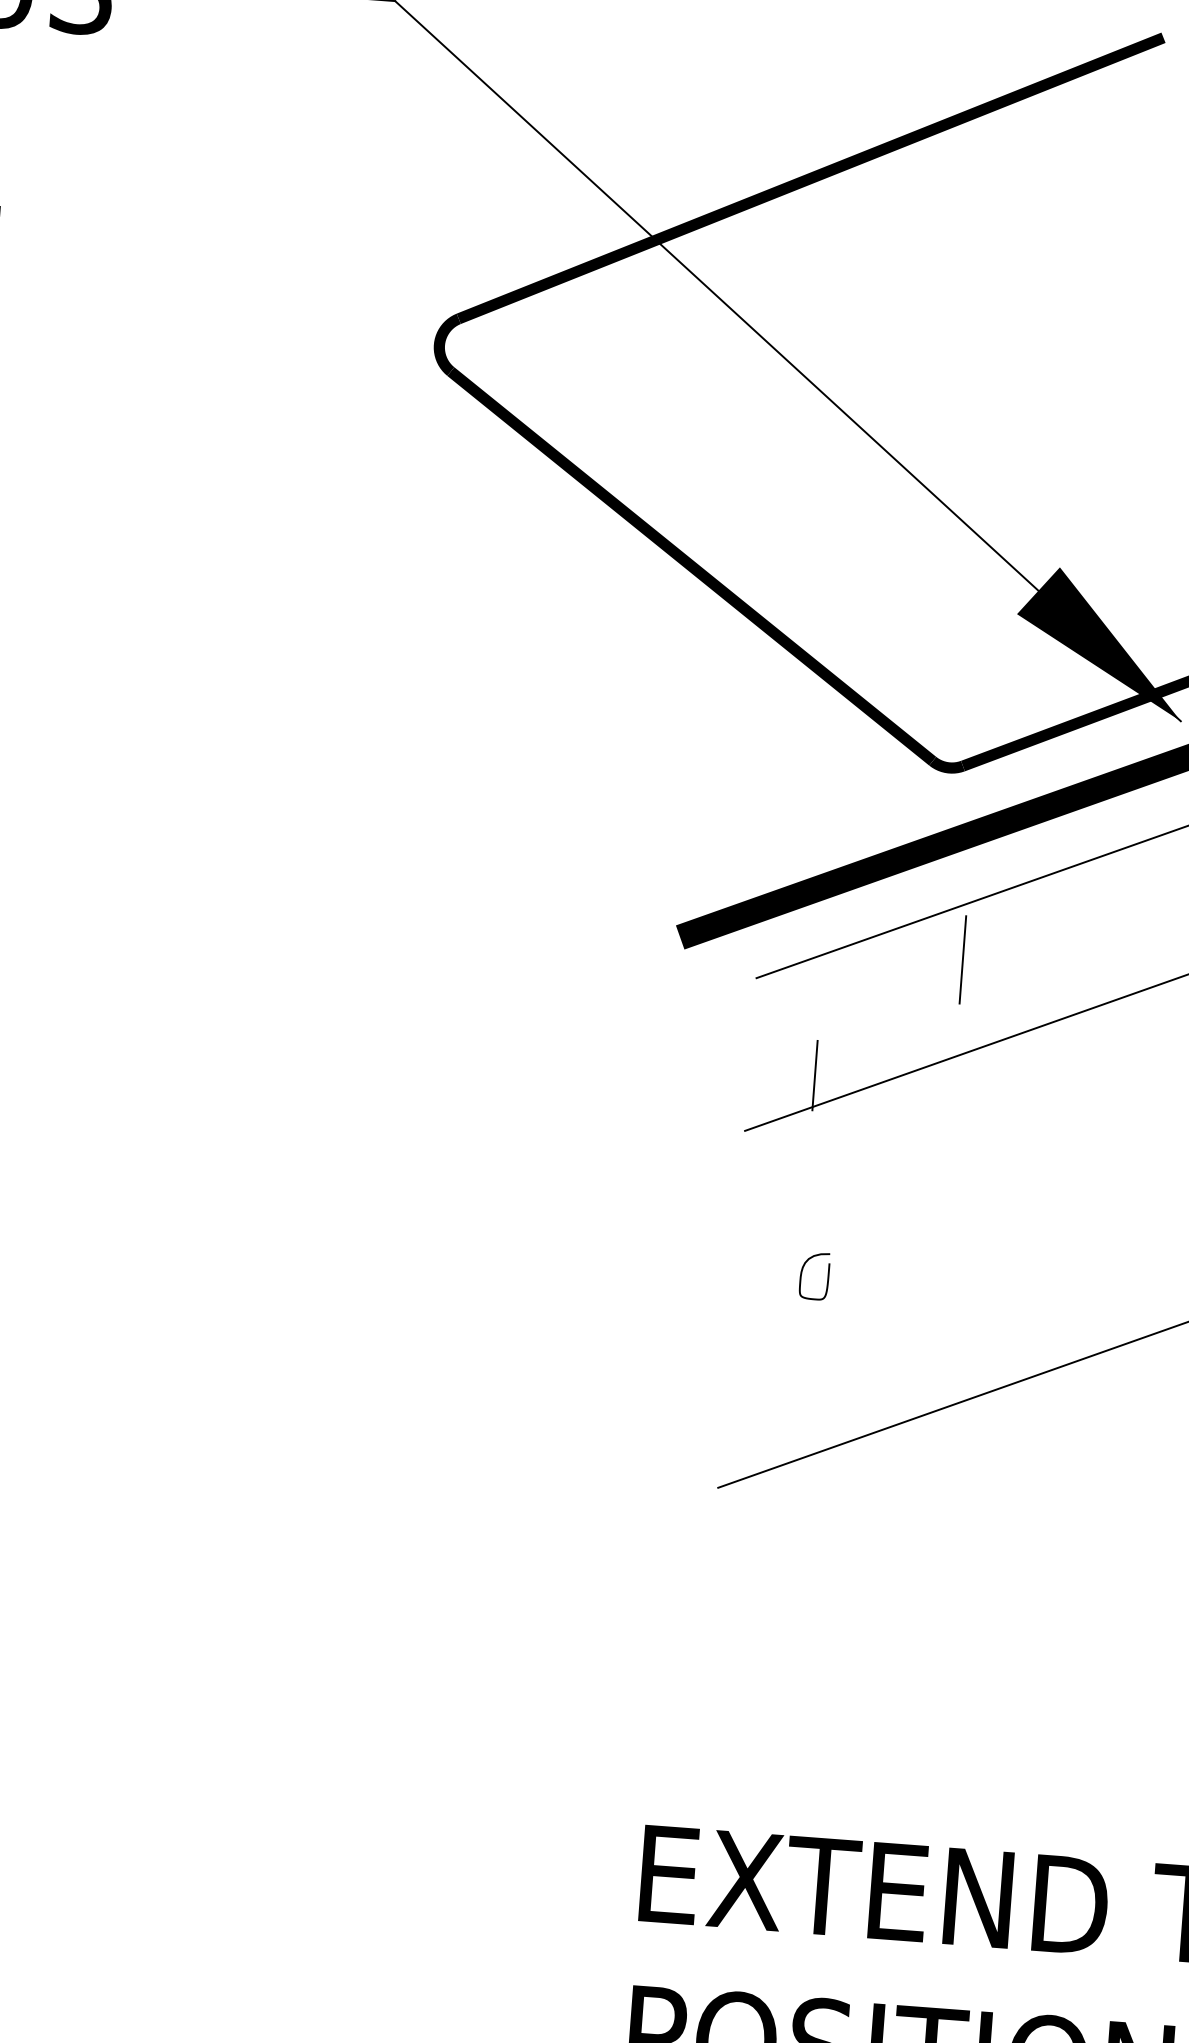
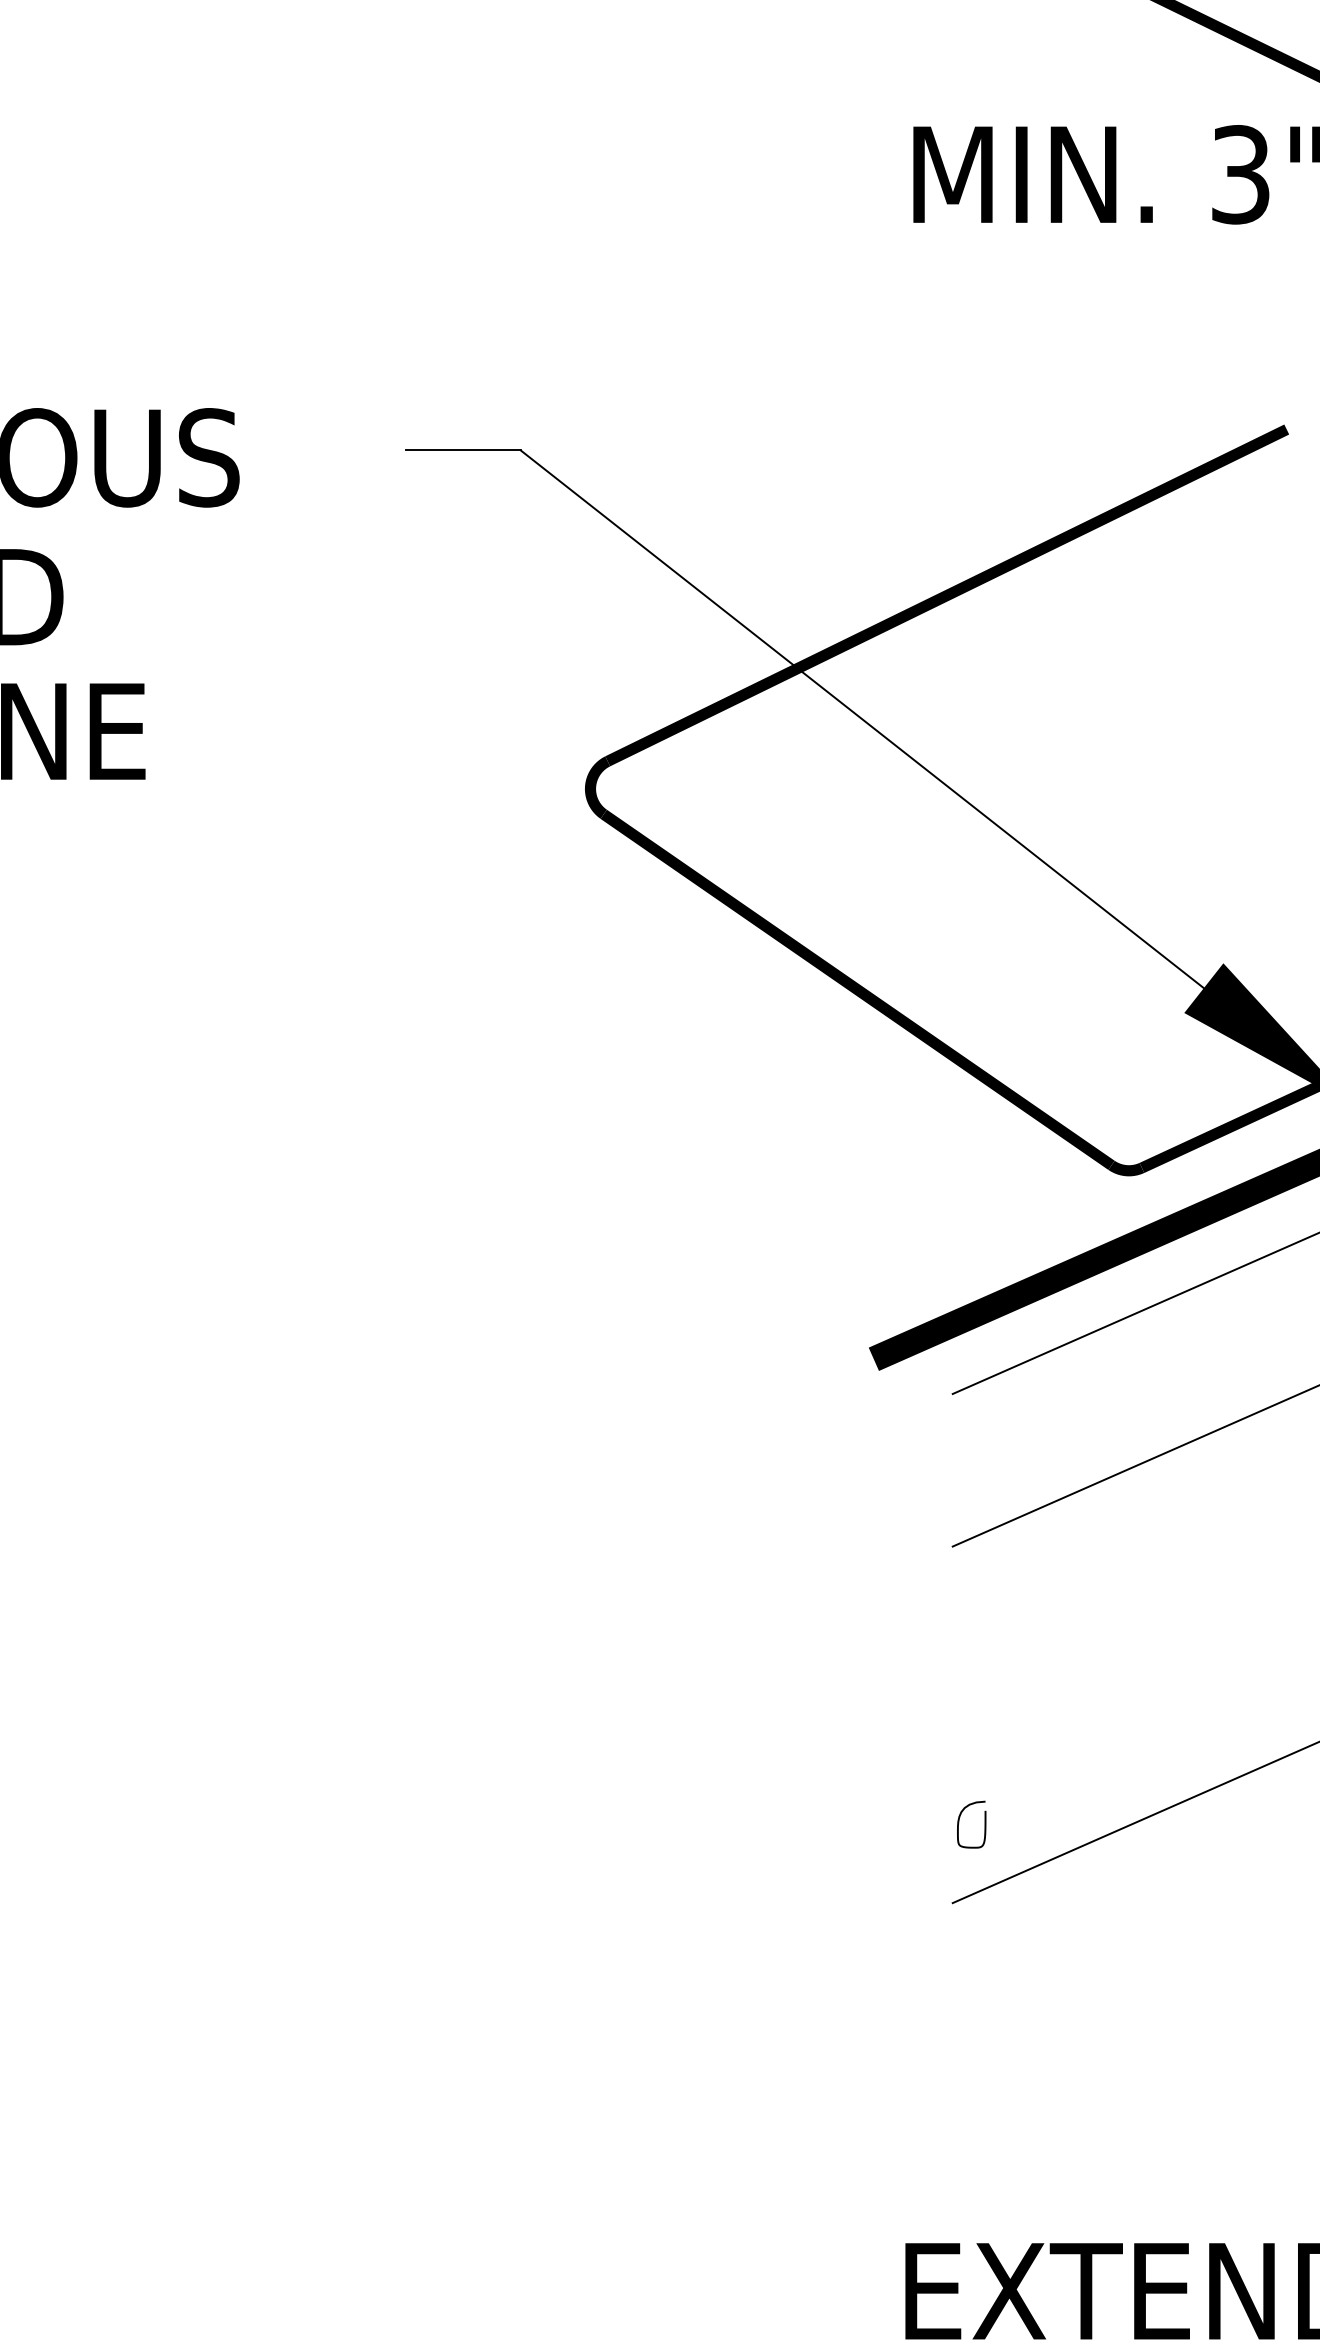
line: (963, 959) -> (1156, 1360), removed
line: (815, 1075) -> (1018, 1486), removed
curve: (802, 1274) -> (959, 1823), moved

